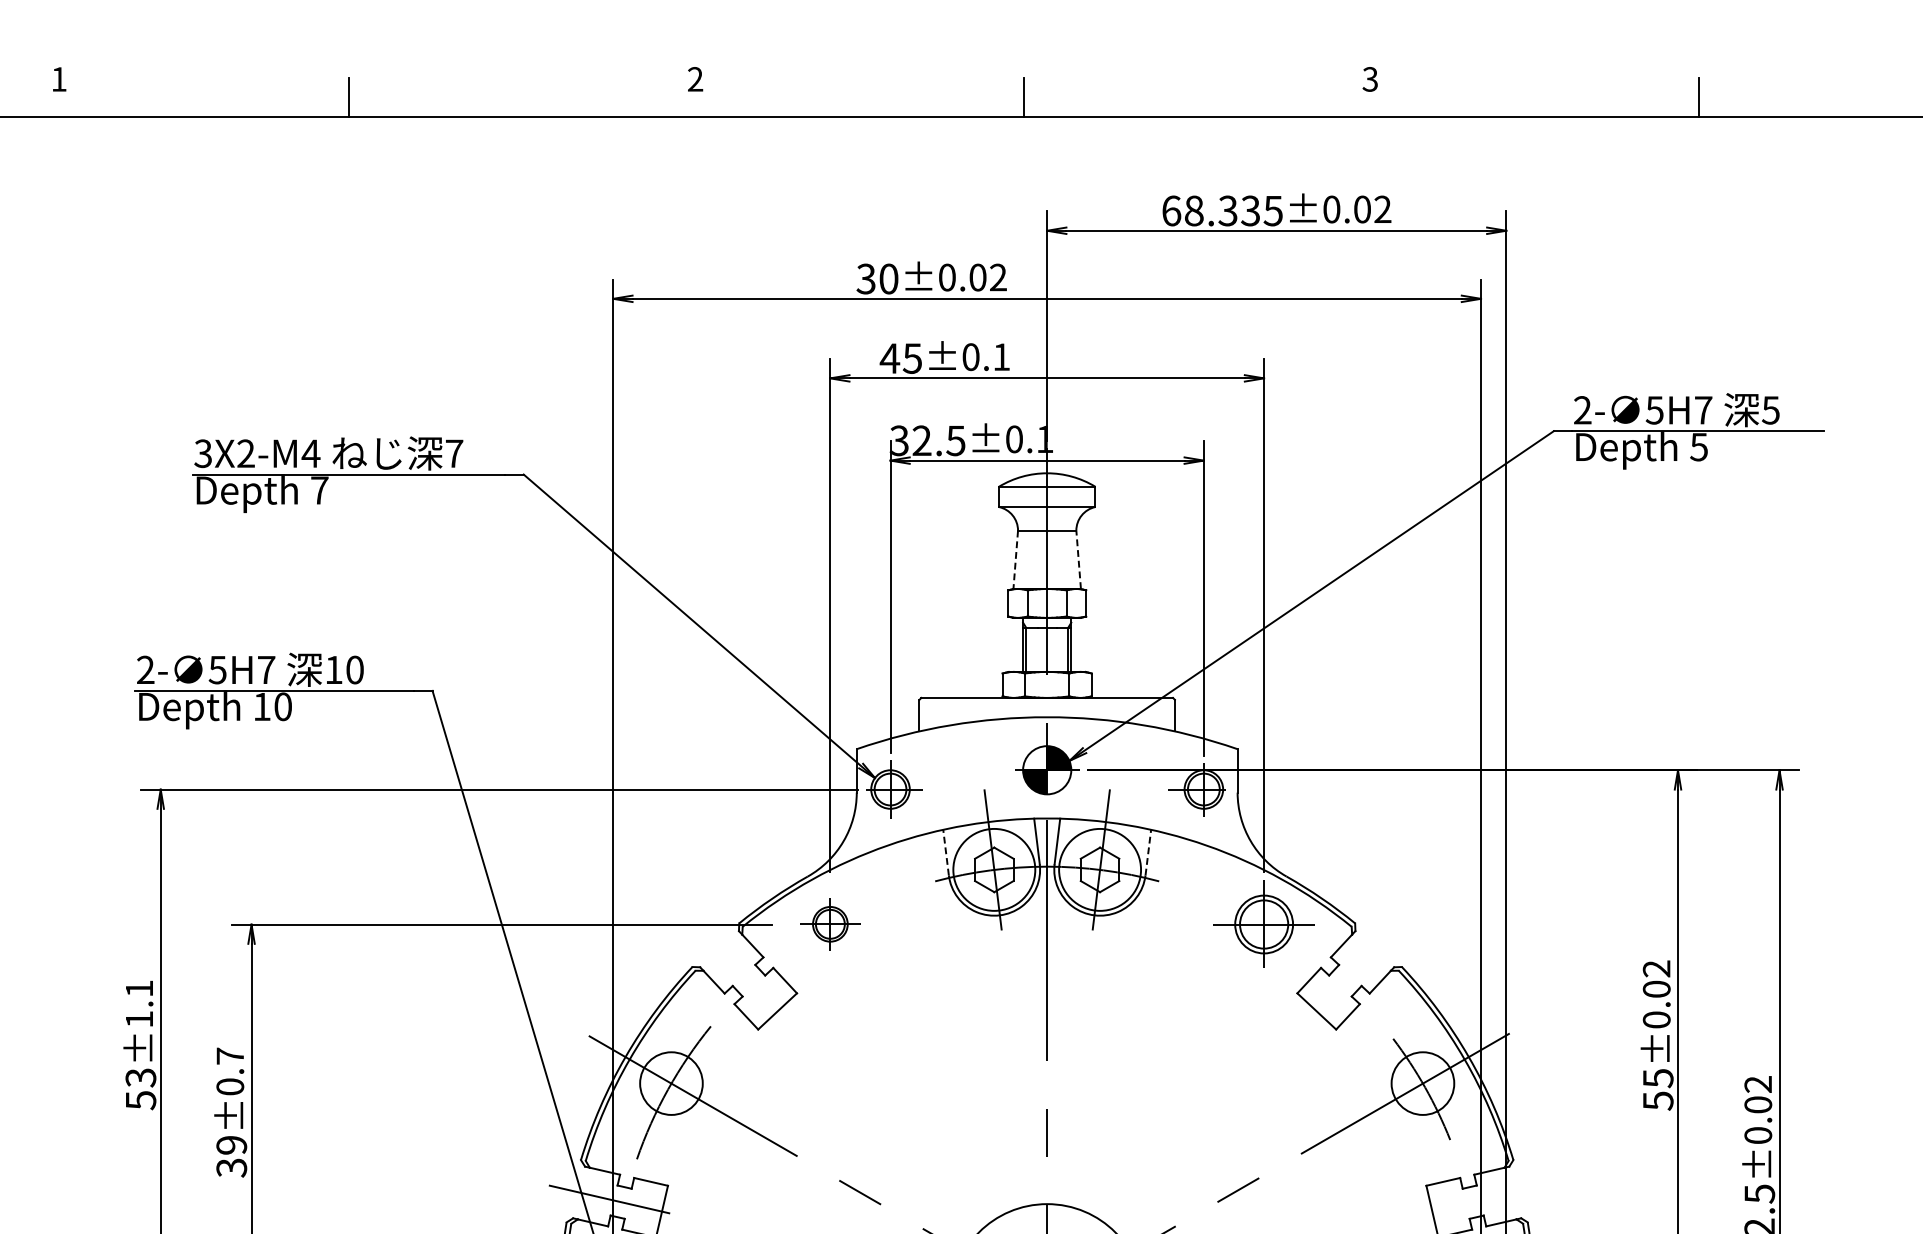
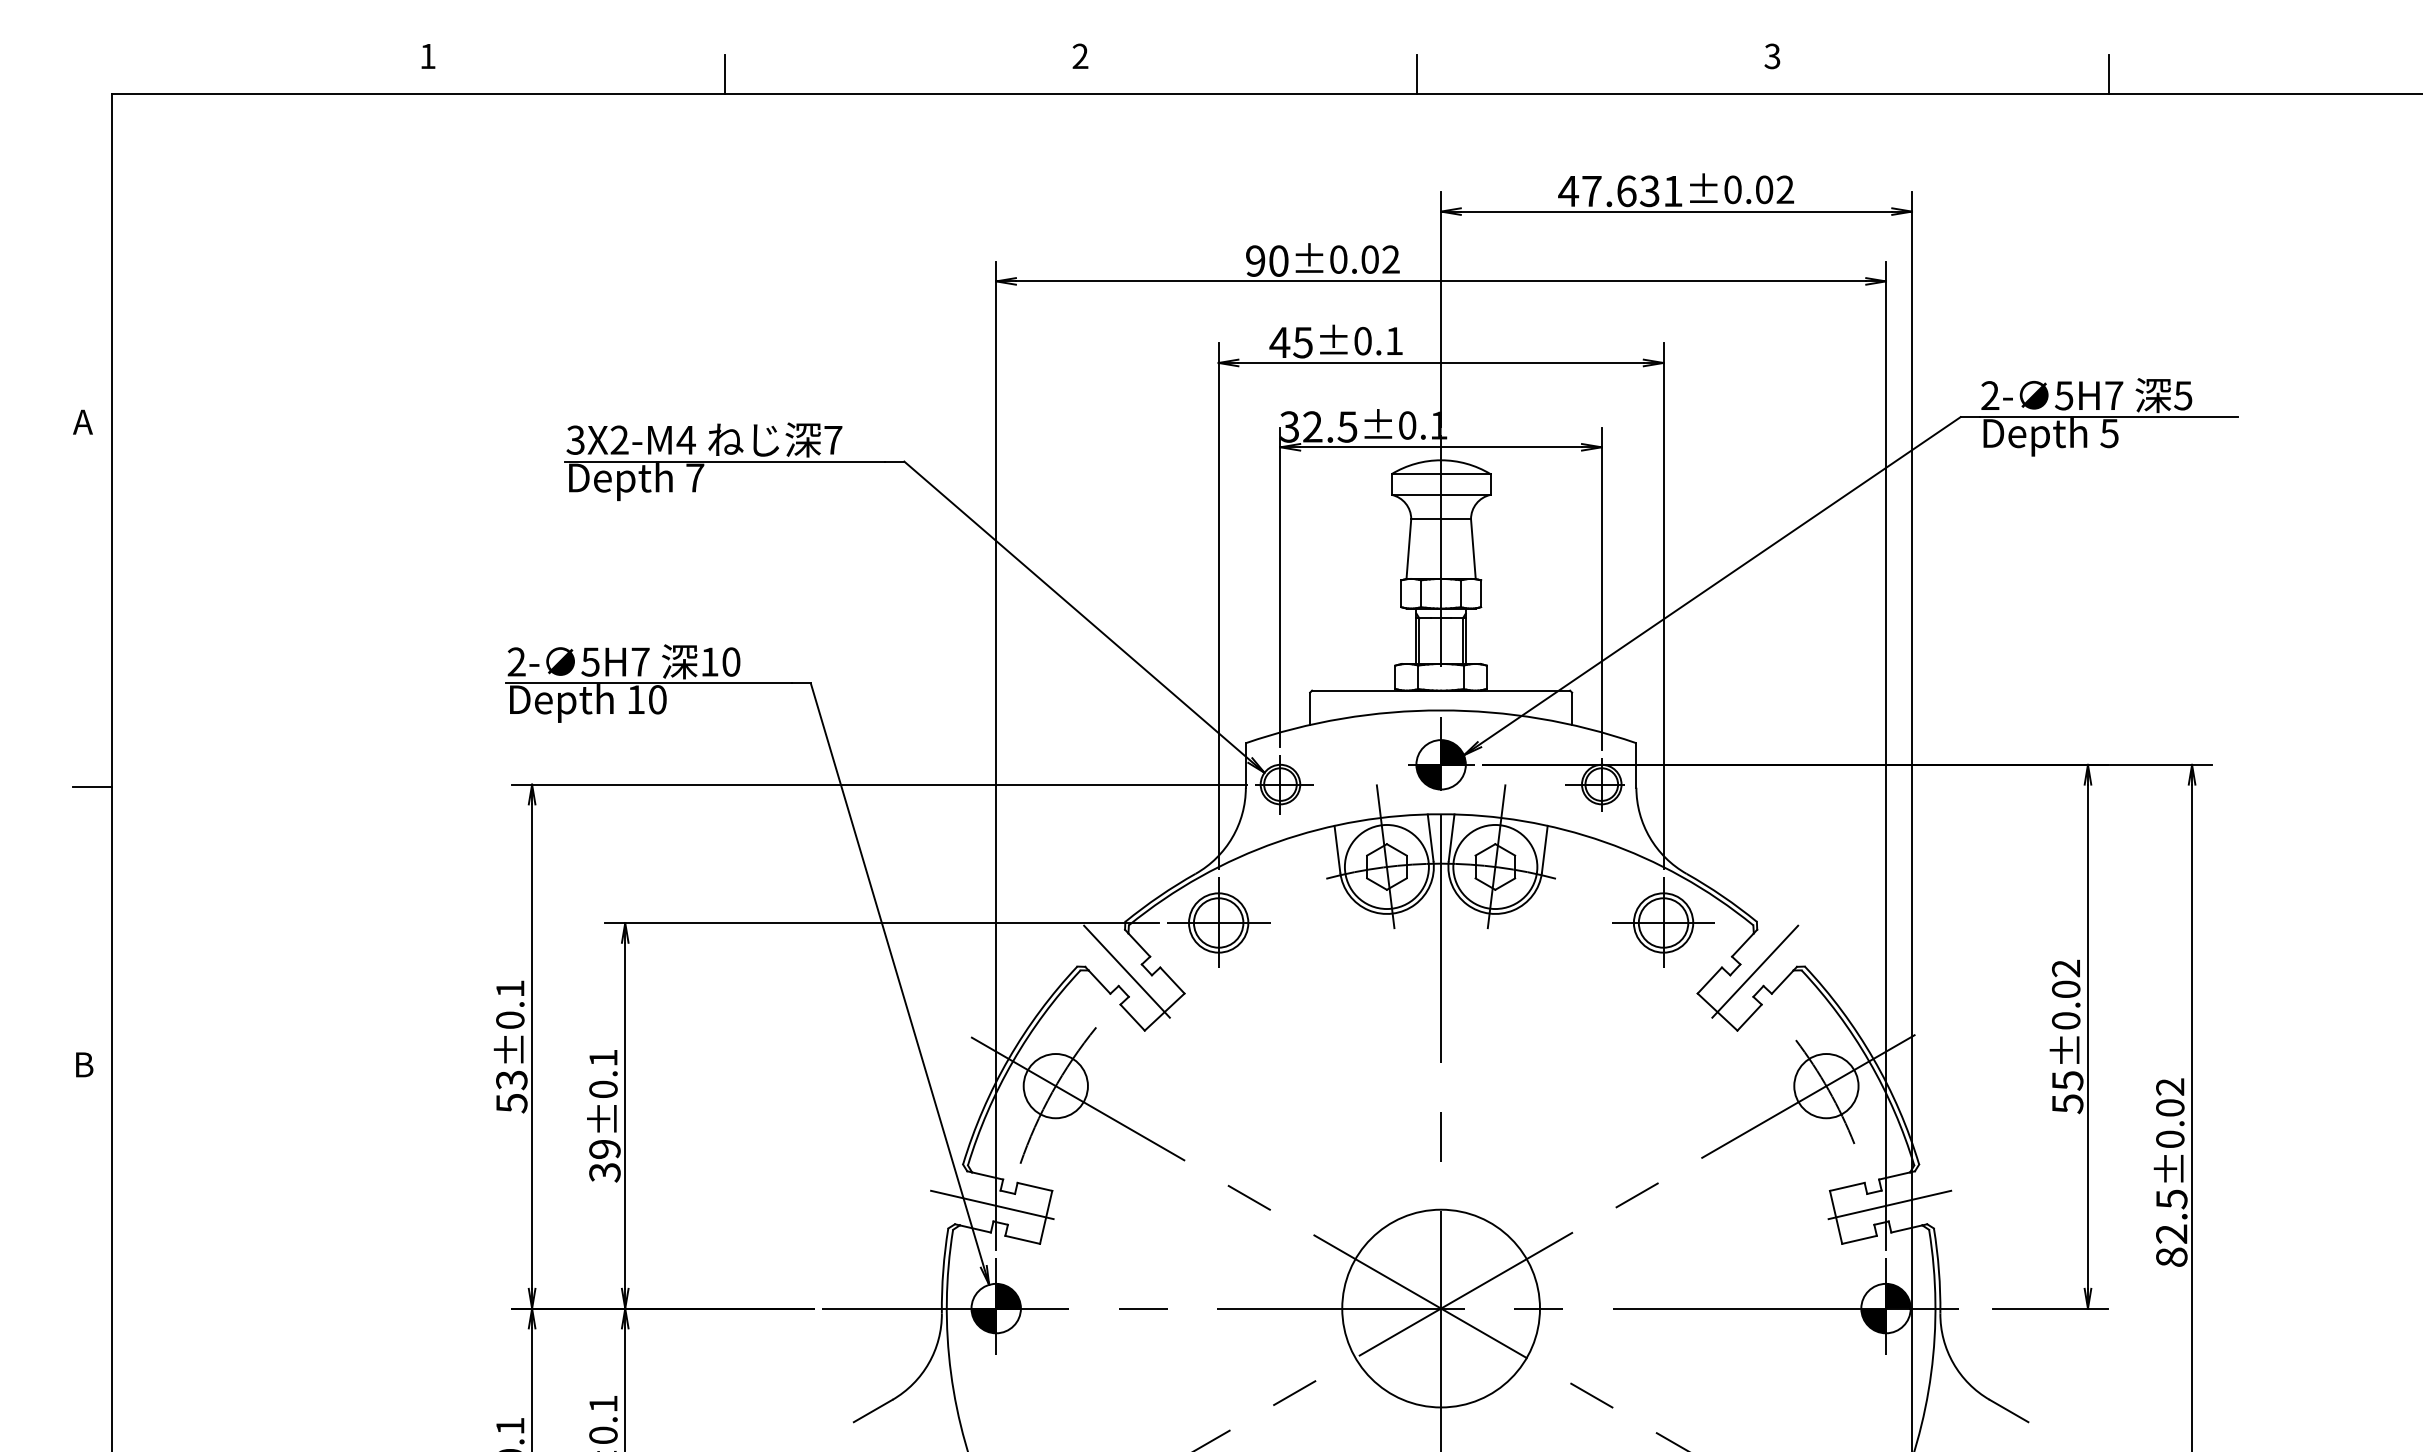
text: (1222, 211) -> (1620, 191), 68.335 -> 47.631
text: (866, 278) -> (1255, 260), 30 -> 90
line: (1015, 560) -> (1408, 549), dashed -> solid
line: (1078, 560) -> (1473, 549), dashed -> solid
line: (946, 852) -> (1337, 849), dashed -> solid
line: (1148, 852) -> (1544, 849), dashed -> solid
part: (830, 924) -> (1218, 922), size x1.67
line: (740, 971) -> (1126, 971), added
line: (1352, 971) -> (1754, 971), added
text: (139, 1018) -> (510, 1019), ±1.1 -> ±0.1
text: (230, 1055) -> (603, 1057), ±0.7 -> ±0.1
line: (1484, 1199) -> (1889, 1204), added

